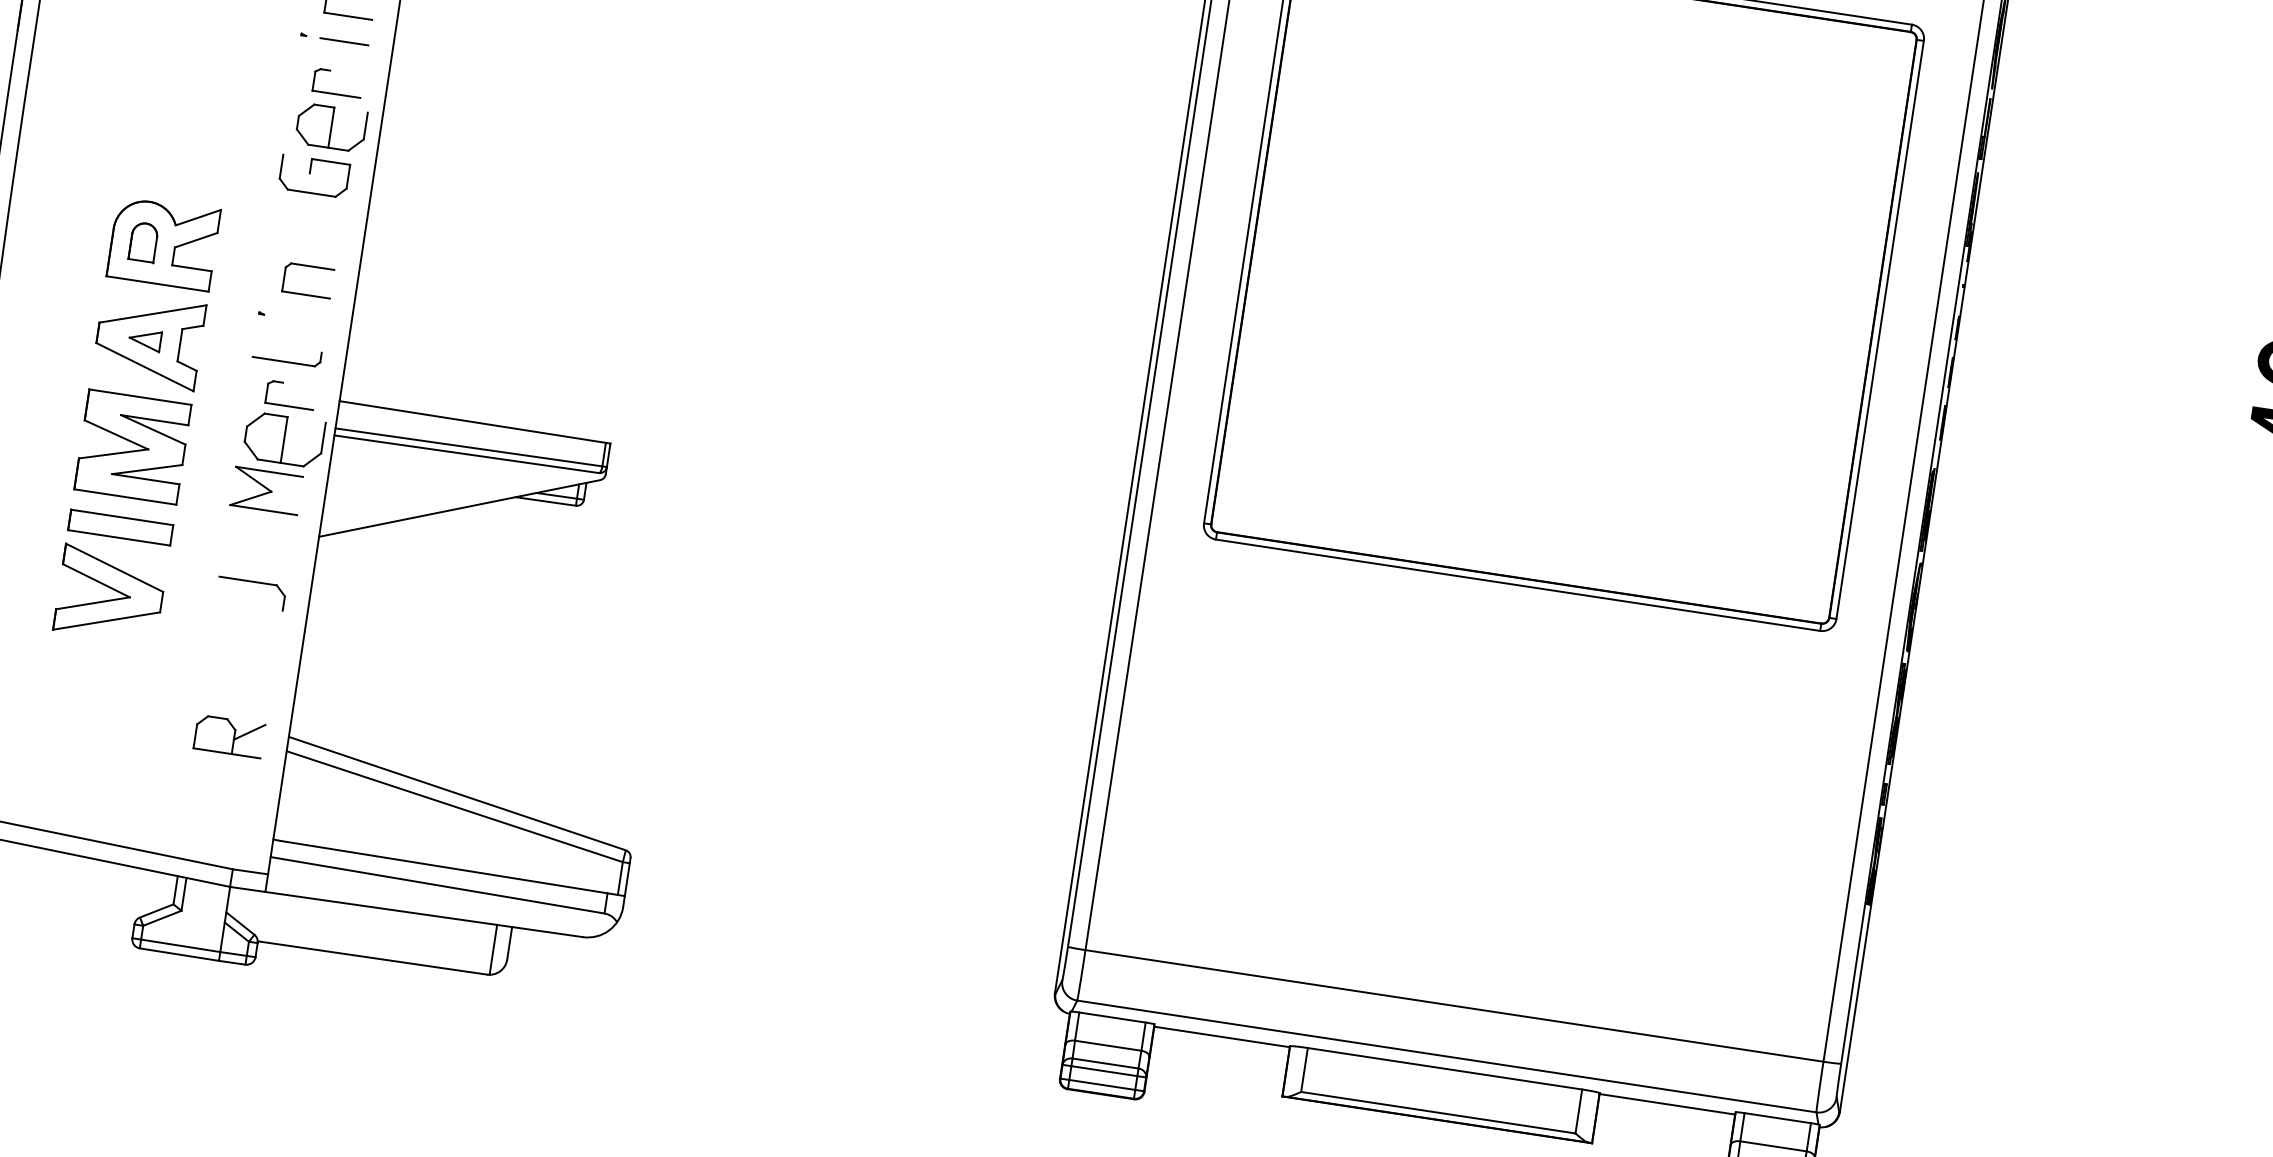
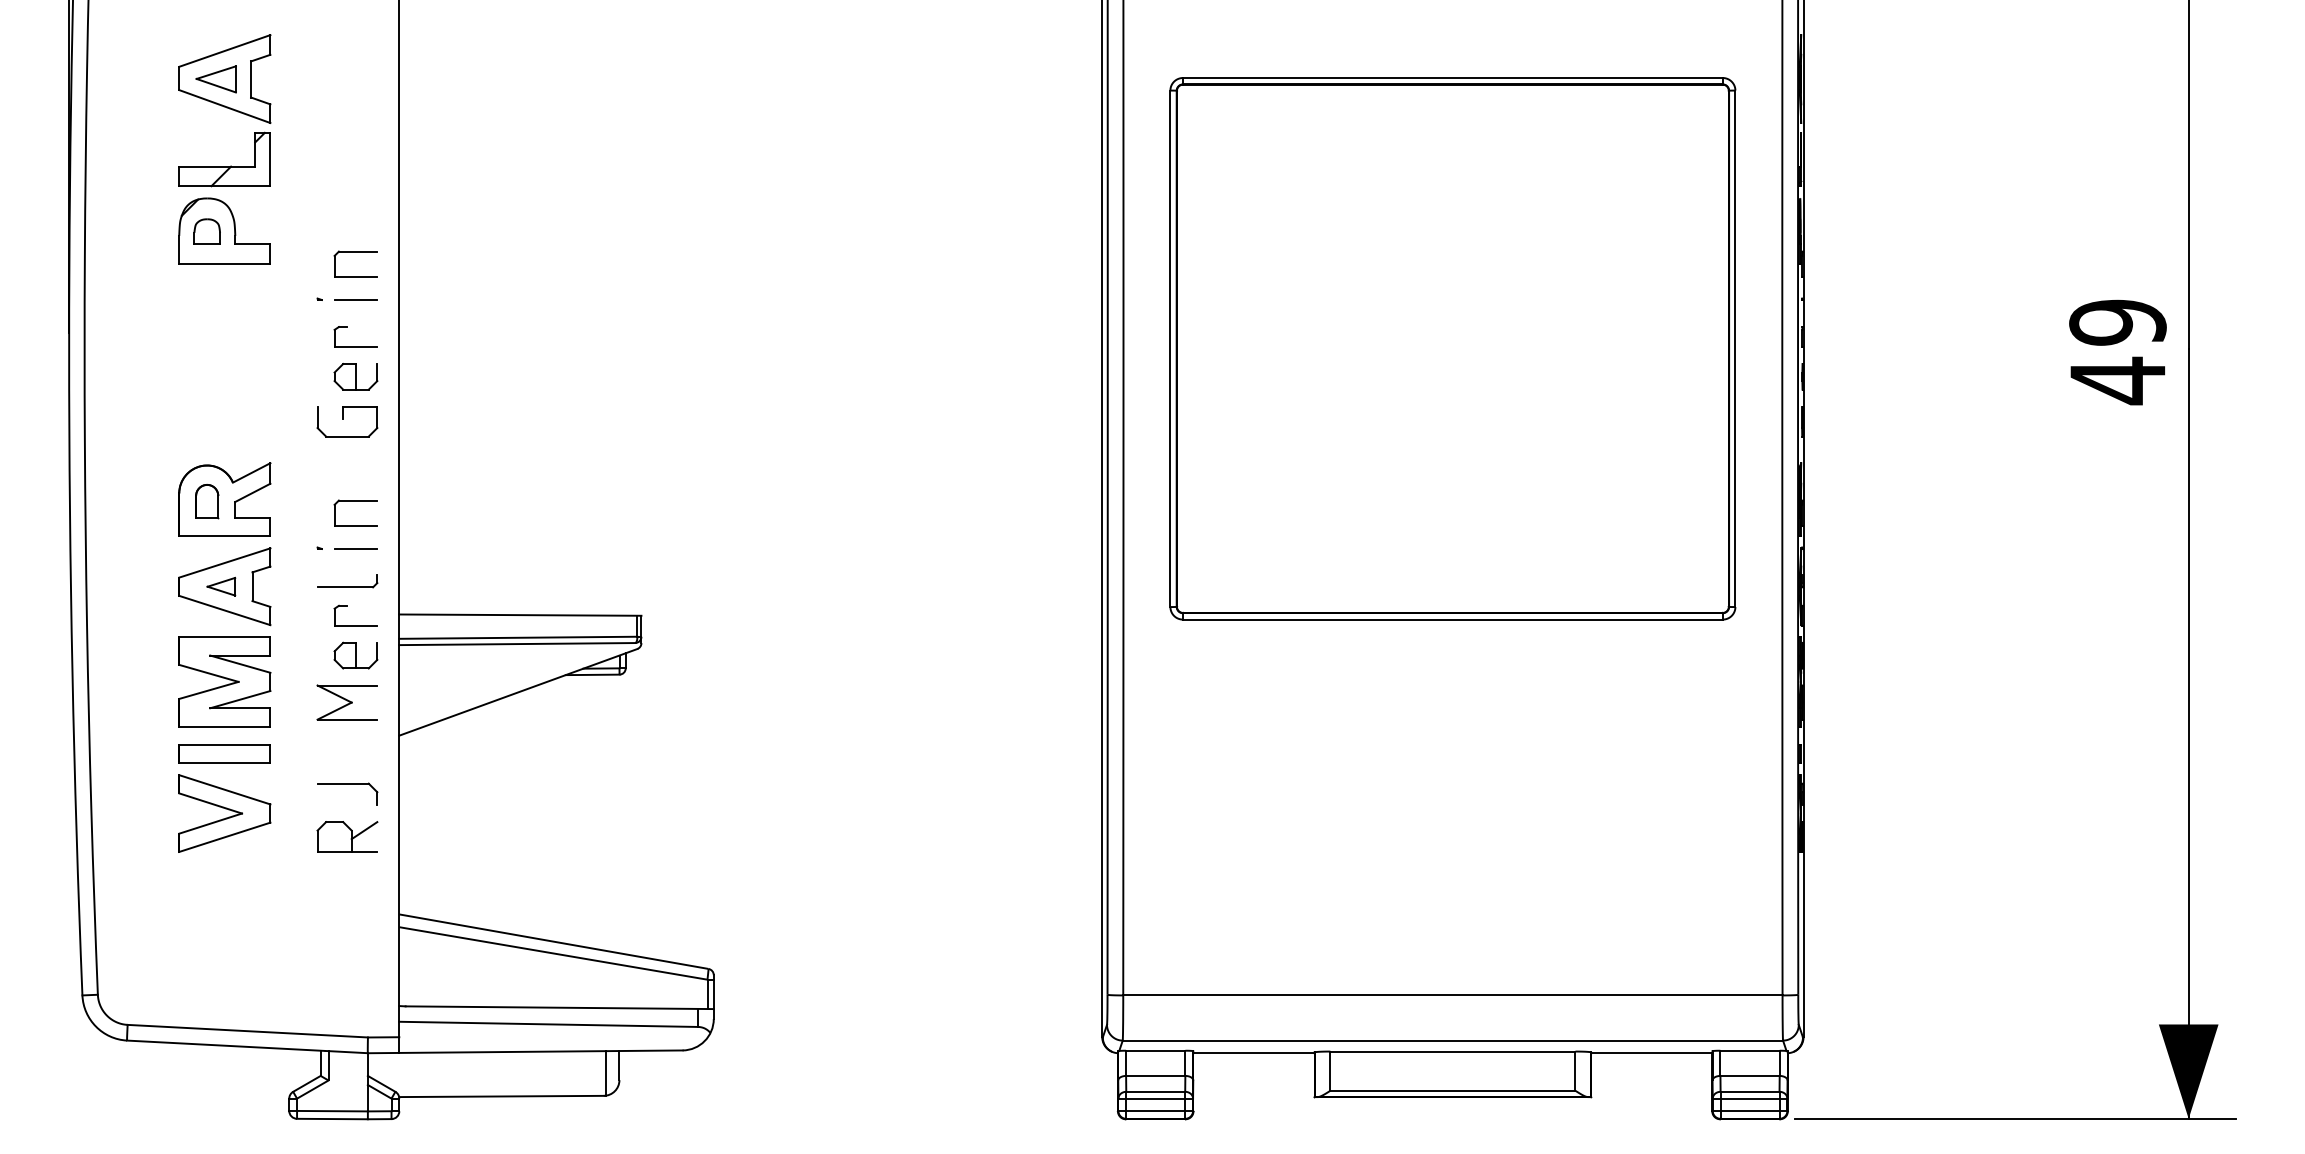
part: (330, 127) -> (355, 376), size x0.71
line: (301, 319) -> (355, 548), added
part: (283, 439) -> (355, 655), size x0.62
part: (229, 736) -> (347, 836), moved

